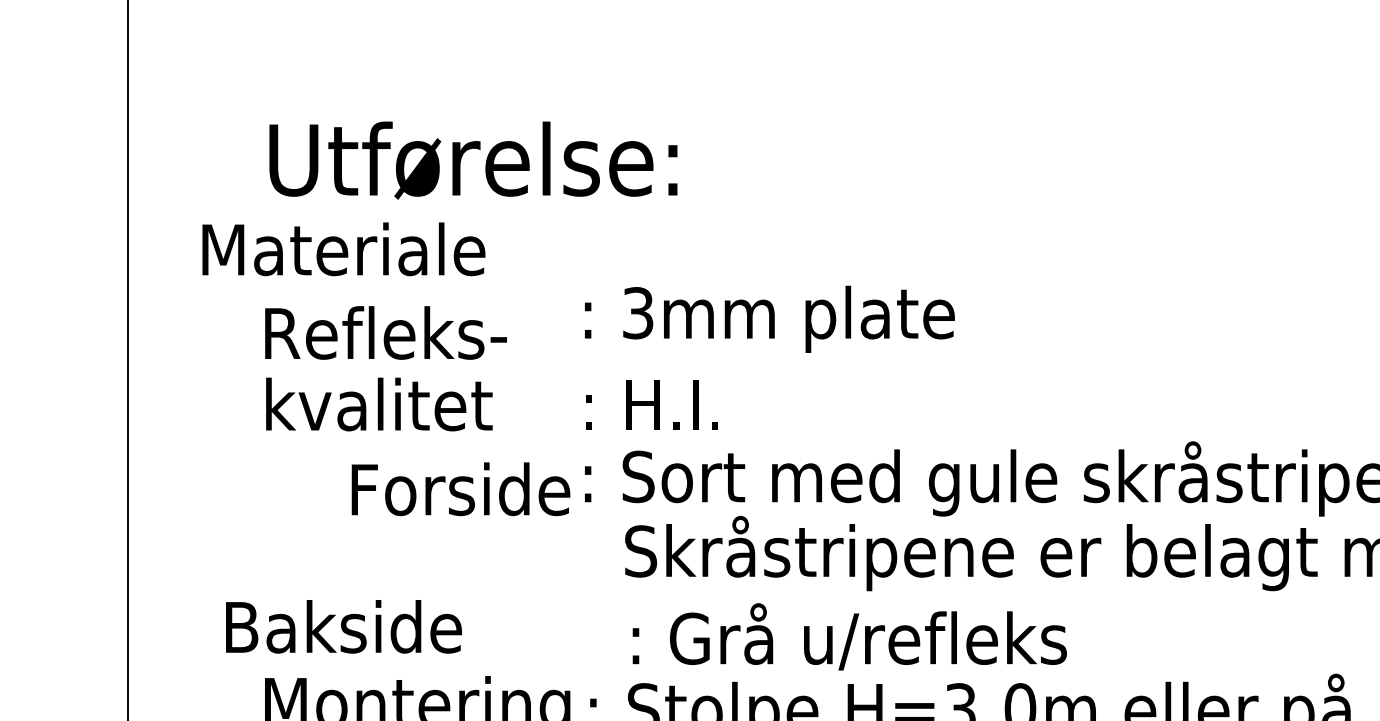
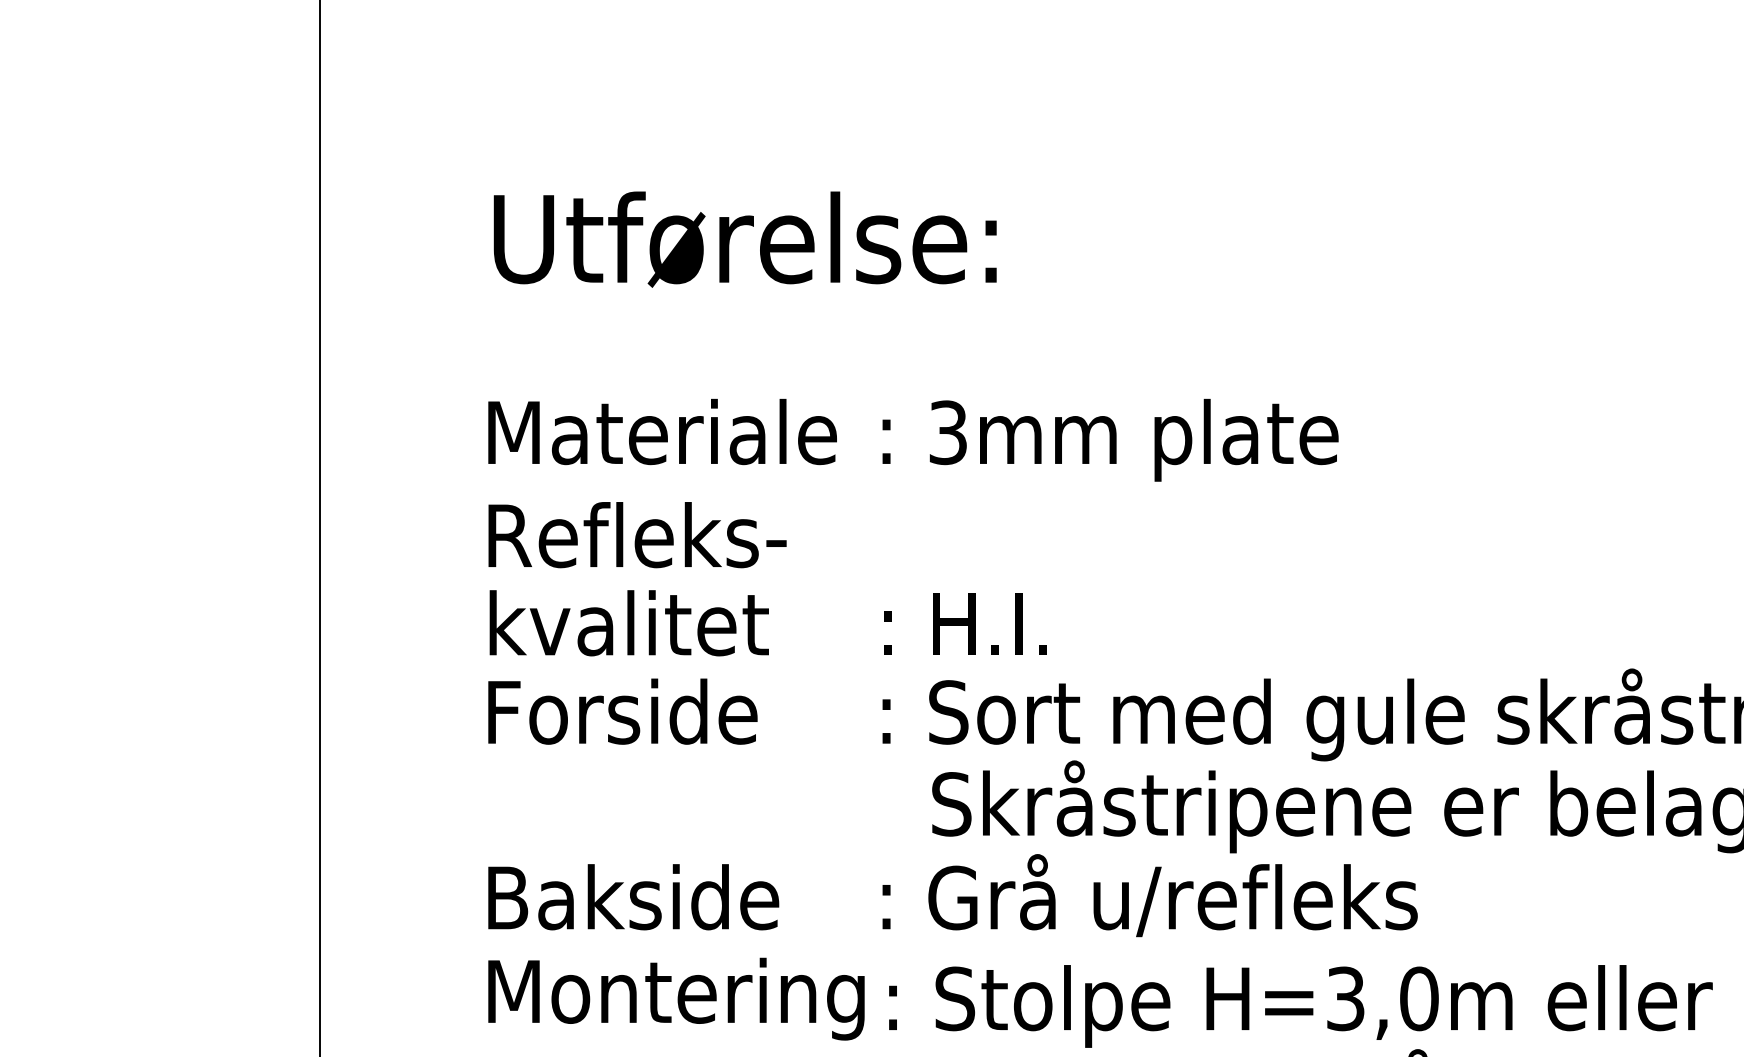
text: (472, 160) -> (744, 239), moved
text: (343, 248) -> (662, 431), moved
text: (769, 318) -> (1110, 439), moved
text: (460, 489) -> (622, 711), moved
text: (343, 627) -> (633, 897), moved
text: (849, 636) -> (1149, 895), moved

